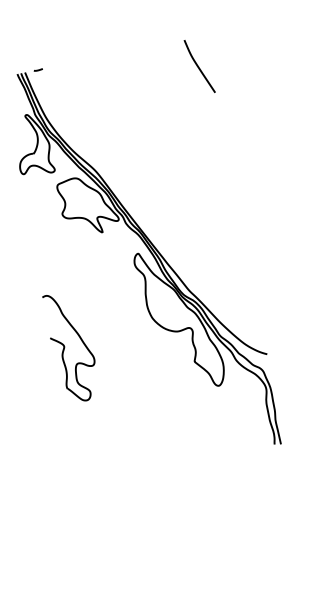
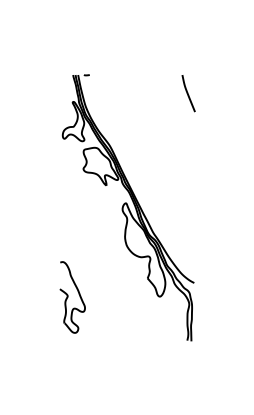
part: (71, 347) -> (72, 297), moved

